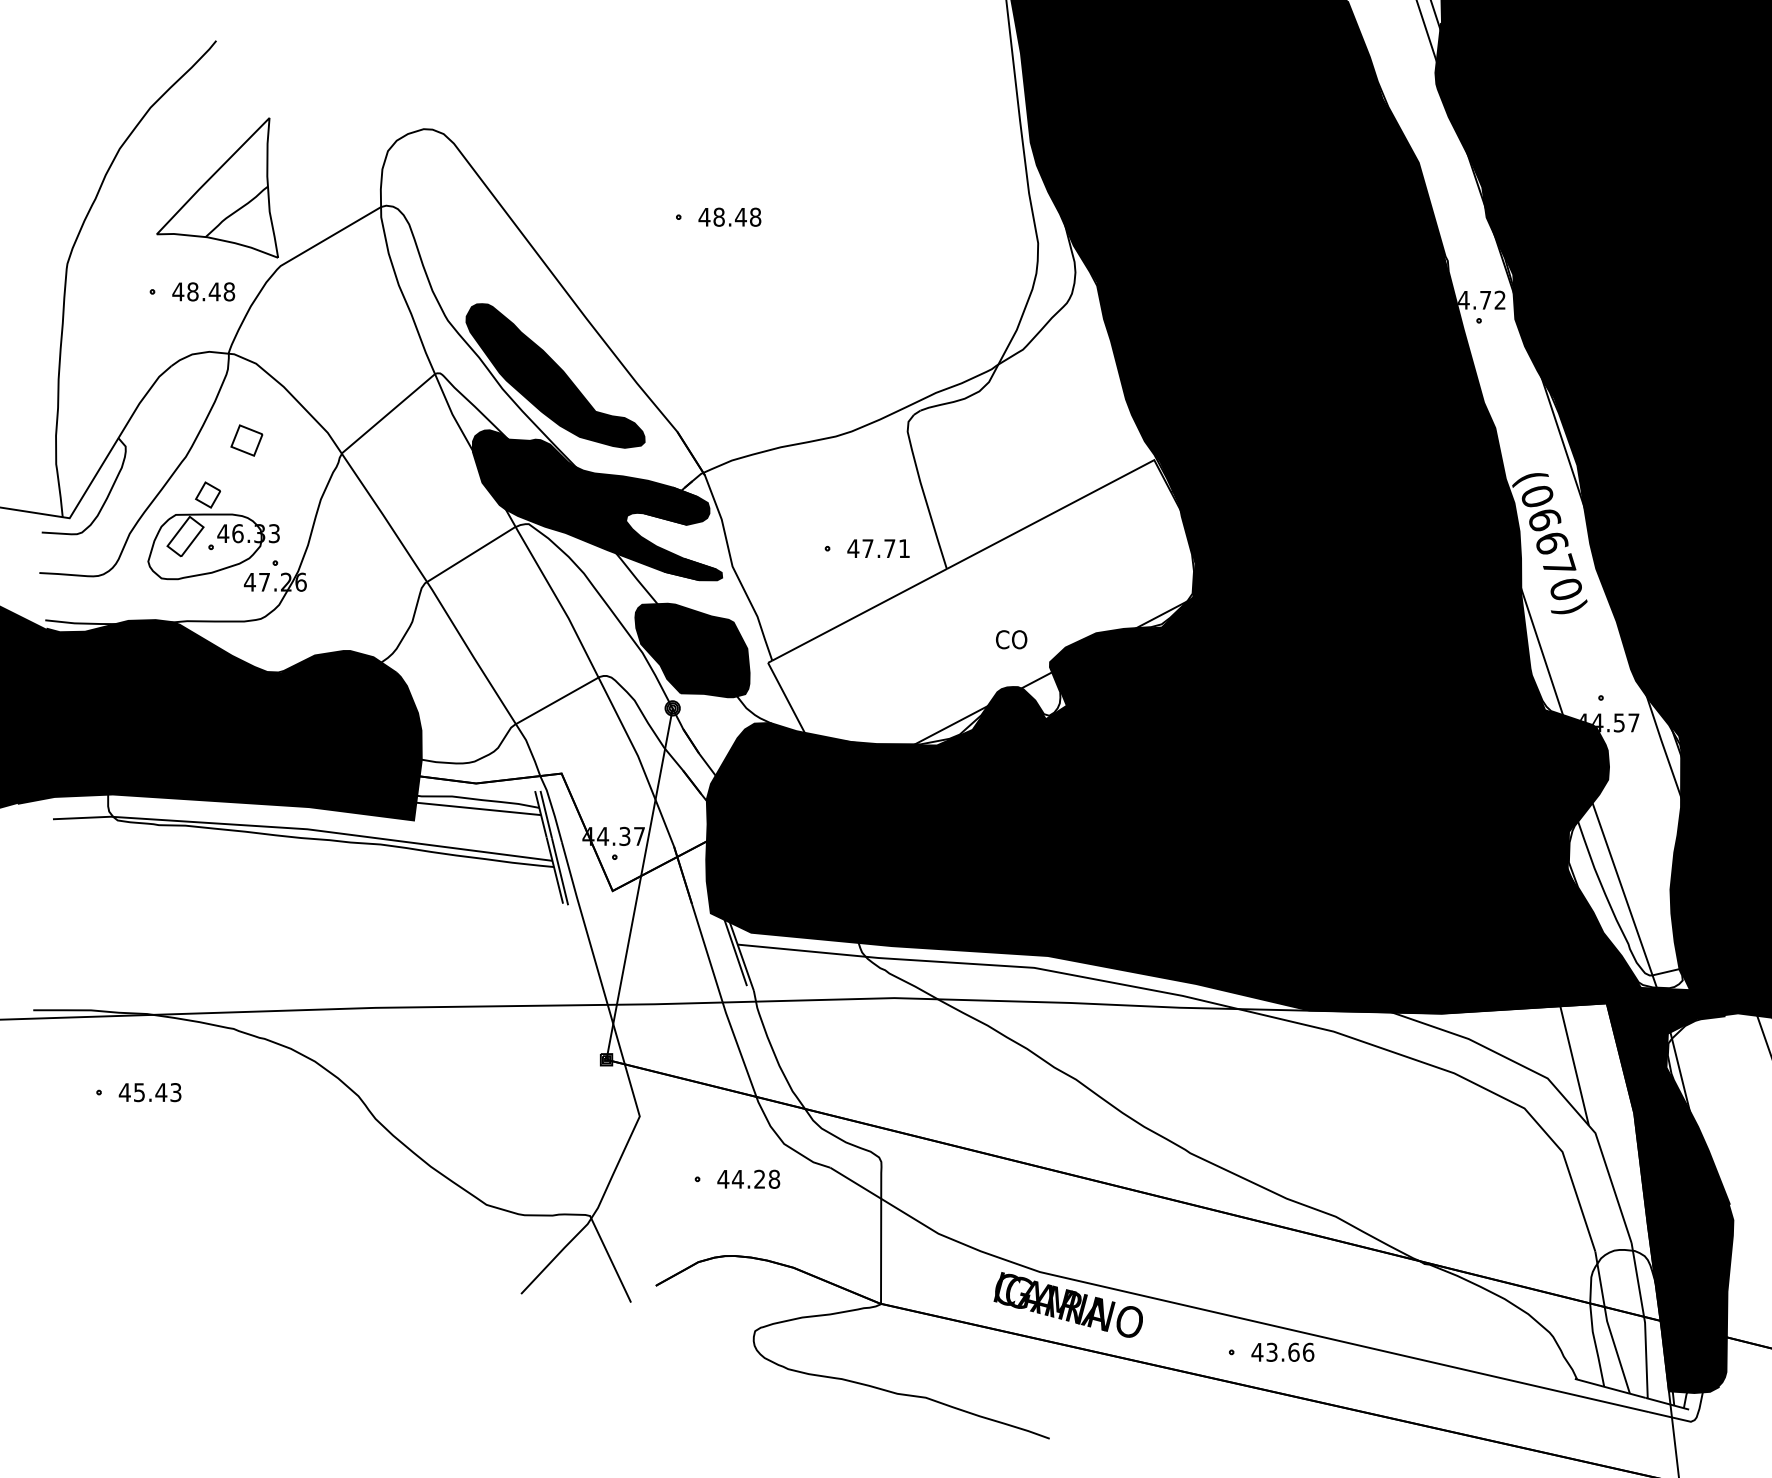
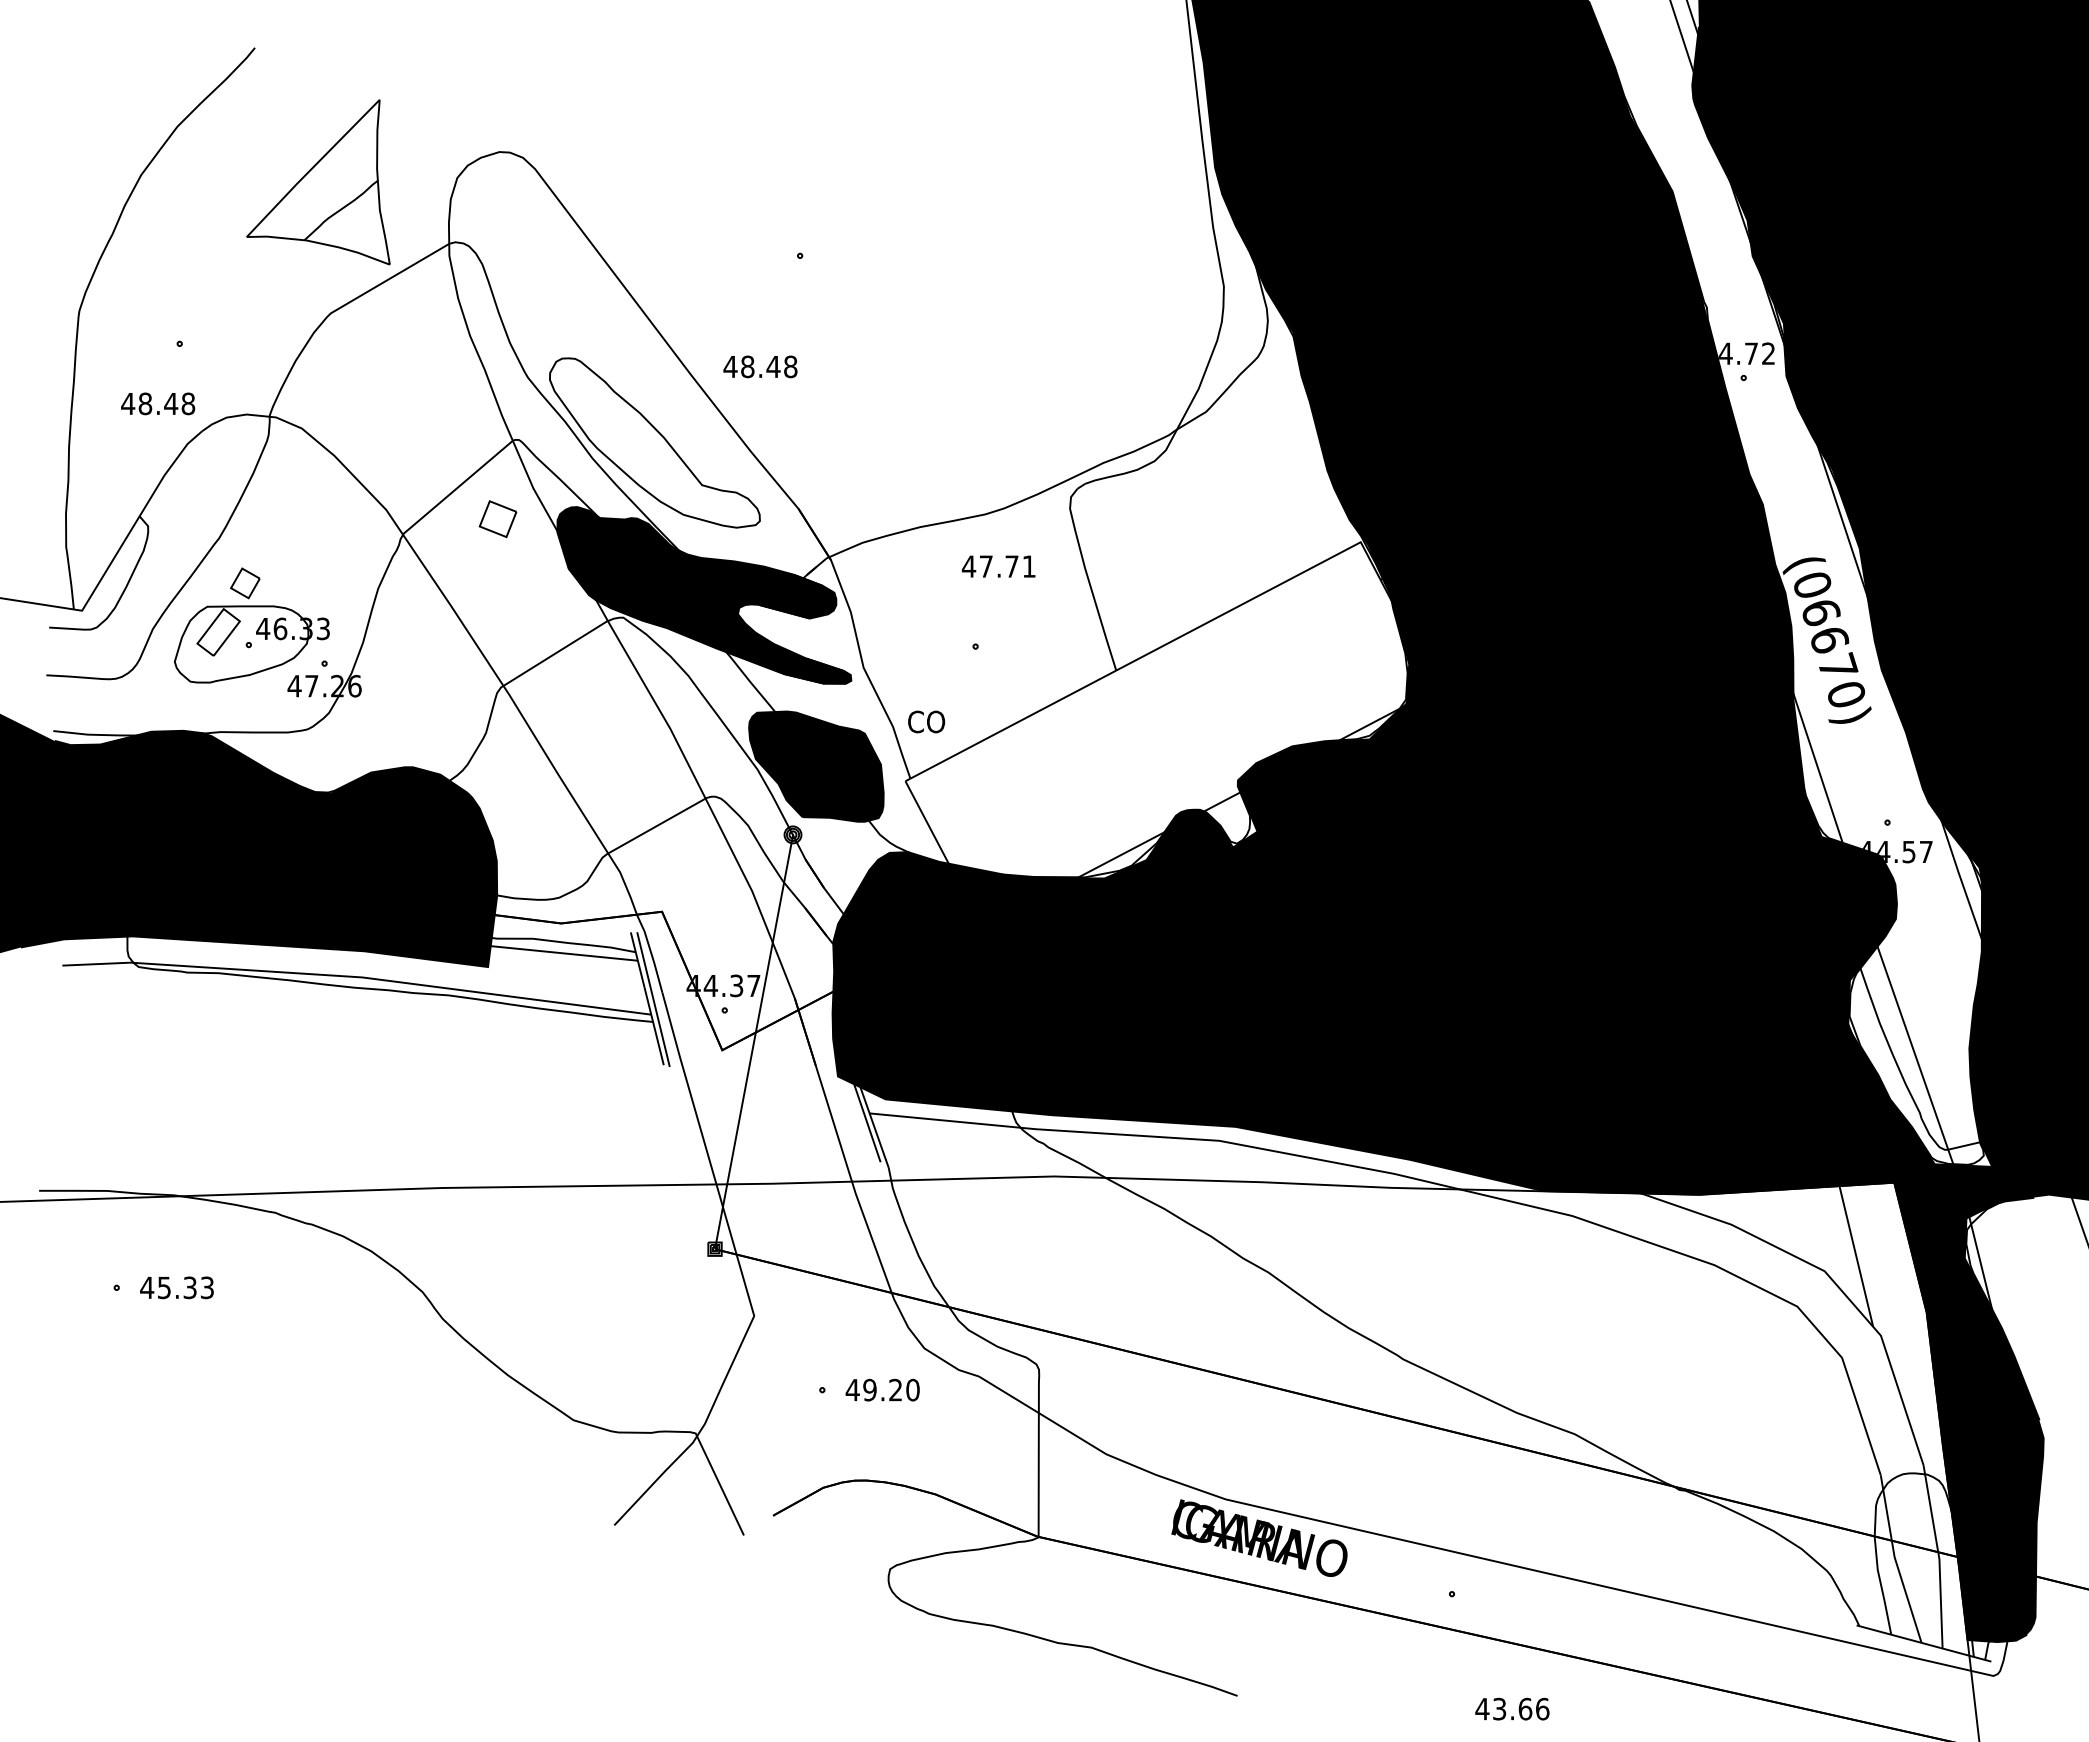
part: (217, 188) -> (318, 182), moved
text: (729, 216) -> (760, 366), moved
text: (204, 291) -> (158, 403), moved
fill: (555, 375) -> (654, 442), removed
part: (246, 440) -> (497, 519), moved
text: (878, 548) -> (998, 566), moved
text: (1011, 639) -> (926, 721), moved
text: (161, 1092) -> (190, 1287), 45.43 -> 45.33
text: (755, 1178) -> (890, 1389), 44.28 -> 49.20
text: (1282, 1351) -> (1512, 1708), moved

